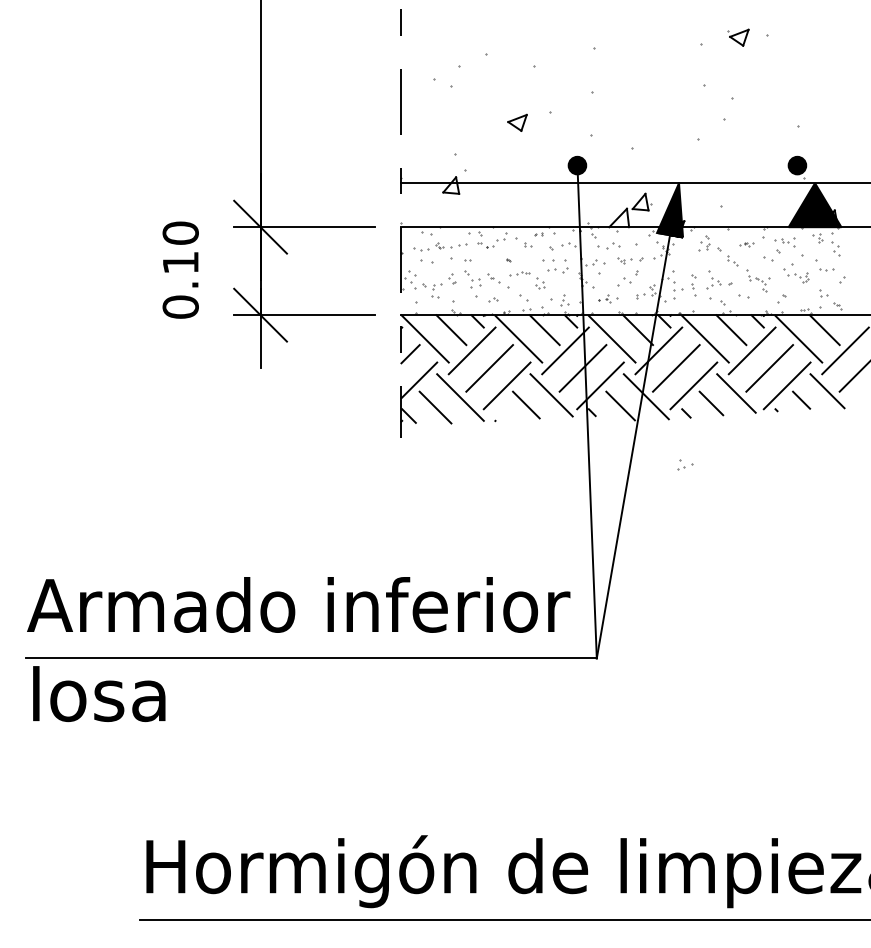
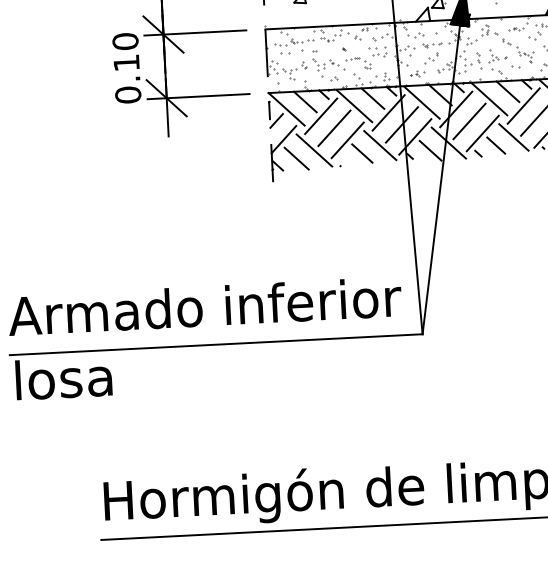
part: (746, 244) -> (515, 29), size x1.43
text: (180, 269) -> (126, 67), moved
part: (685, 464) -> (472, 40), moved

